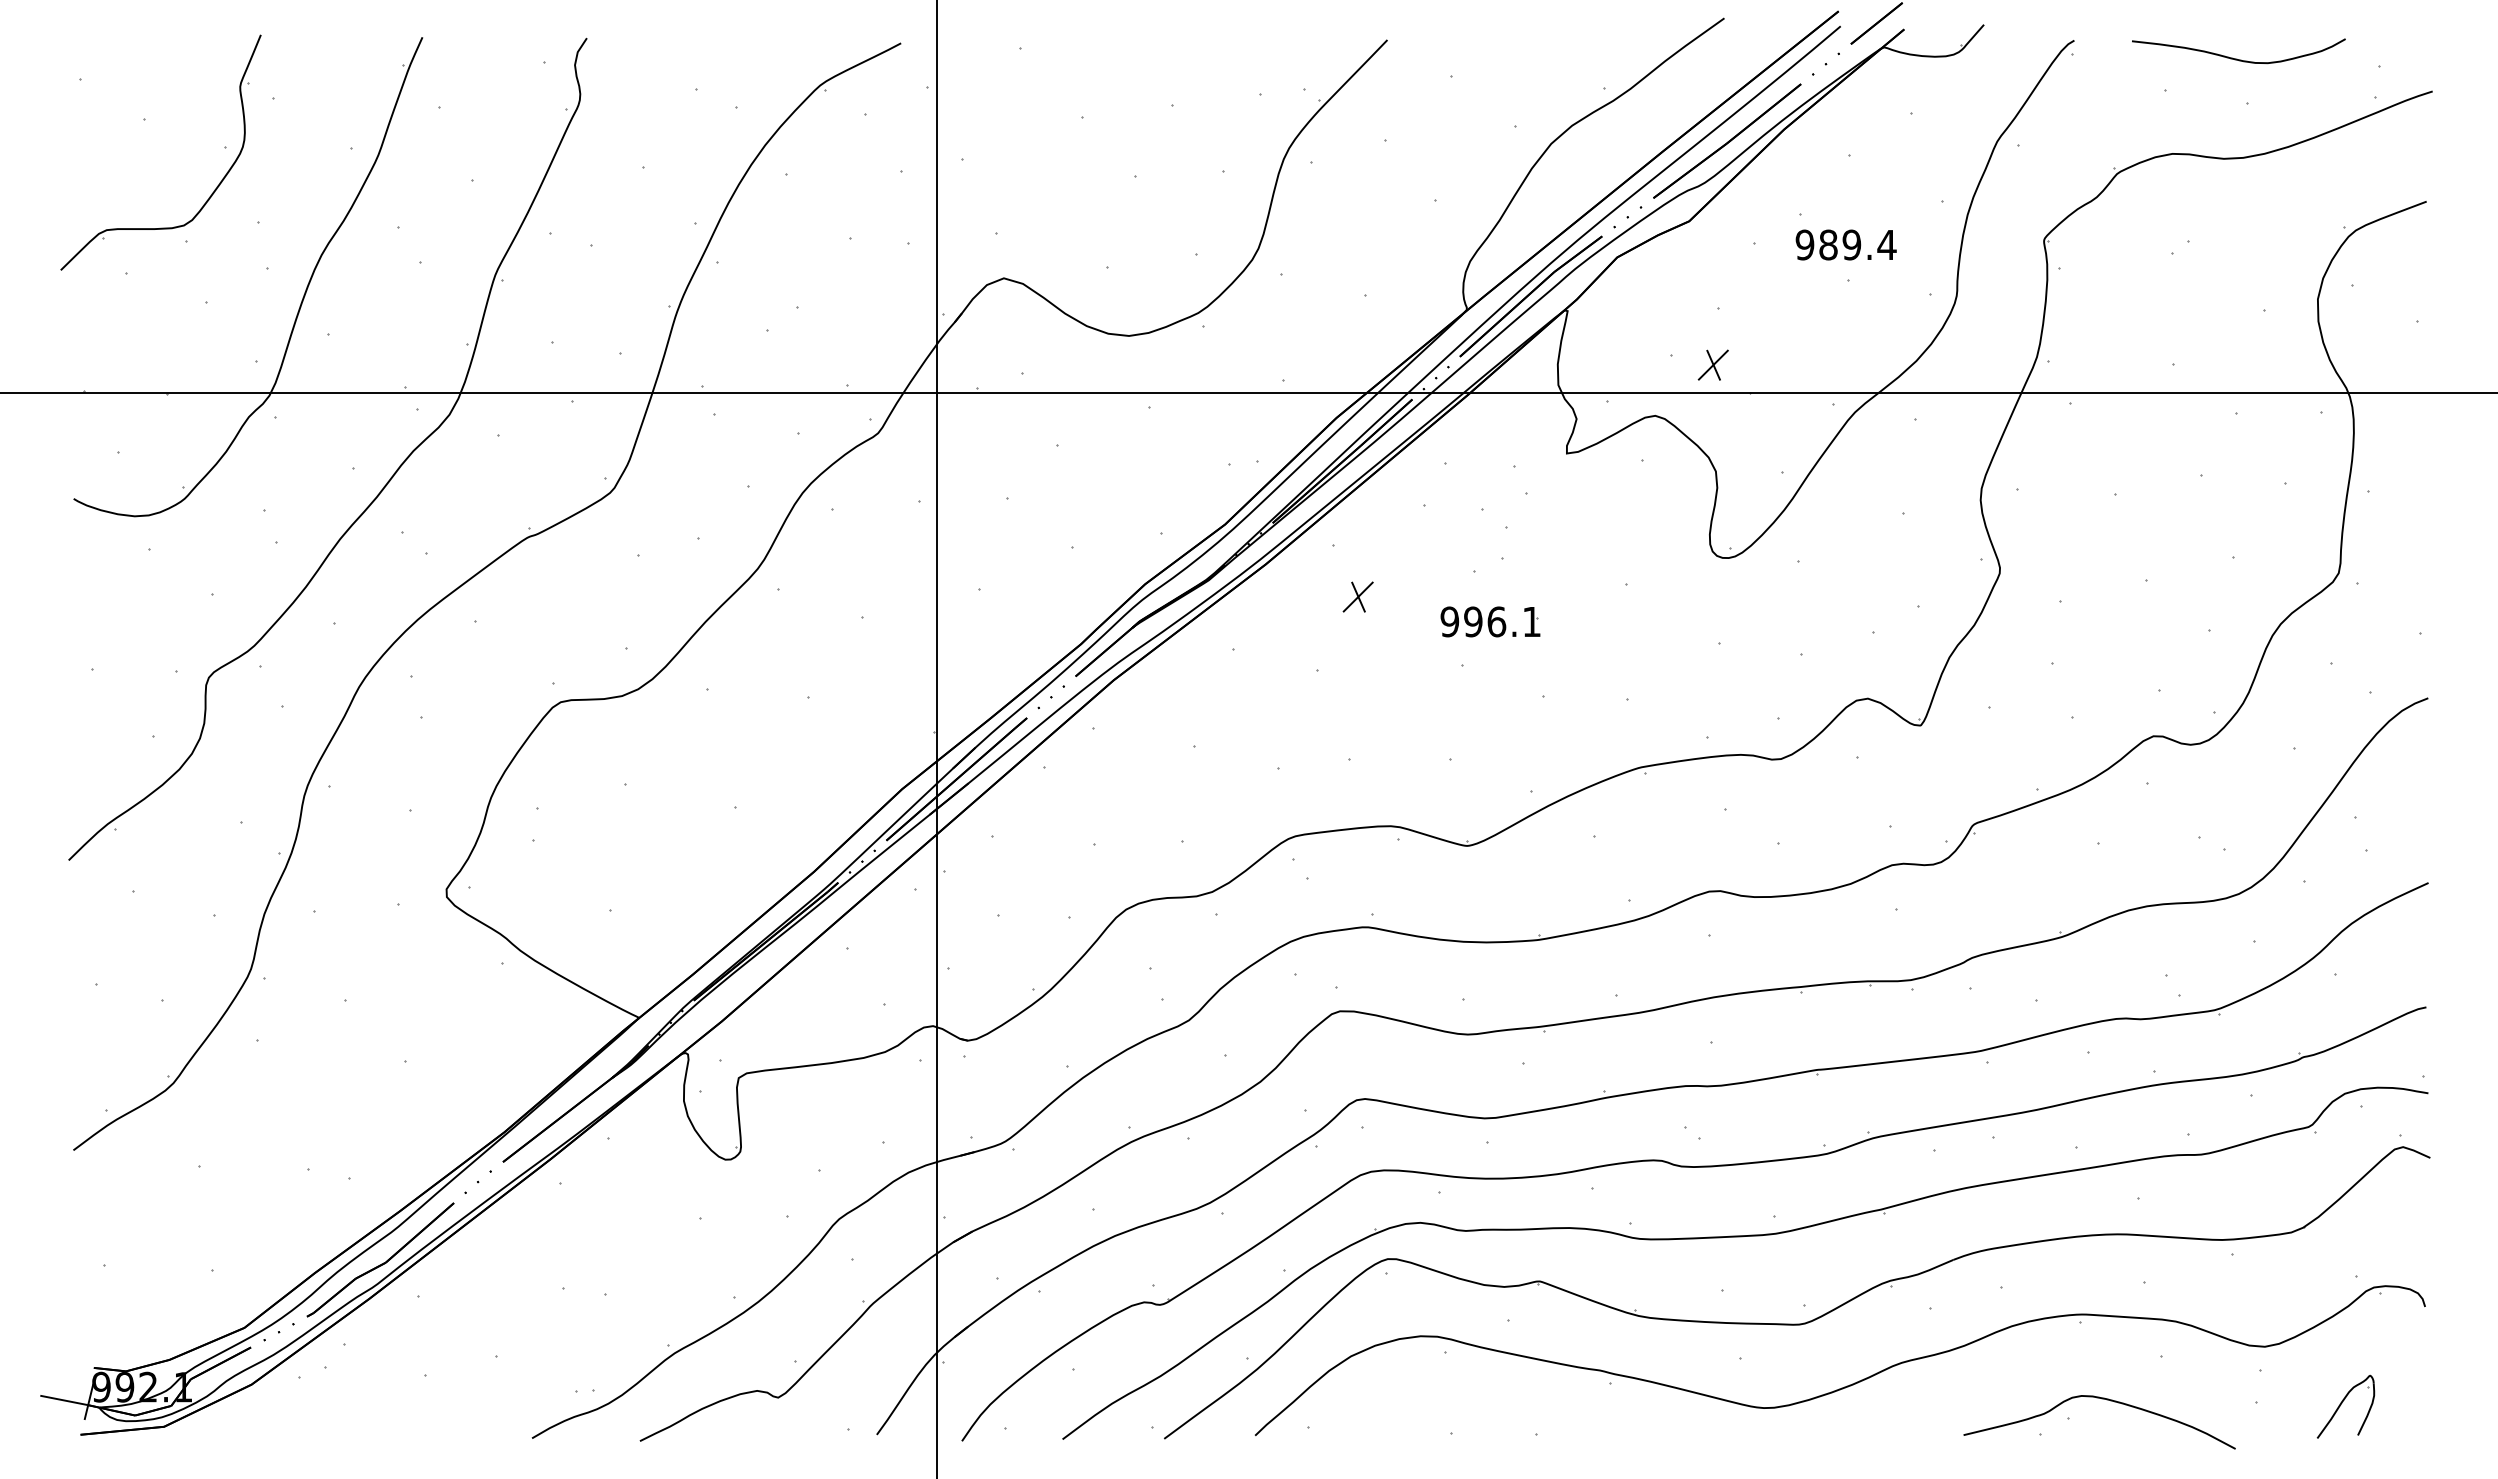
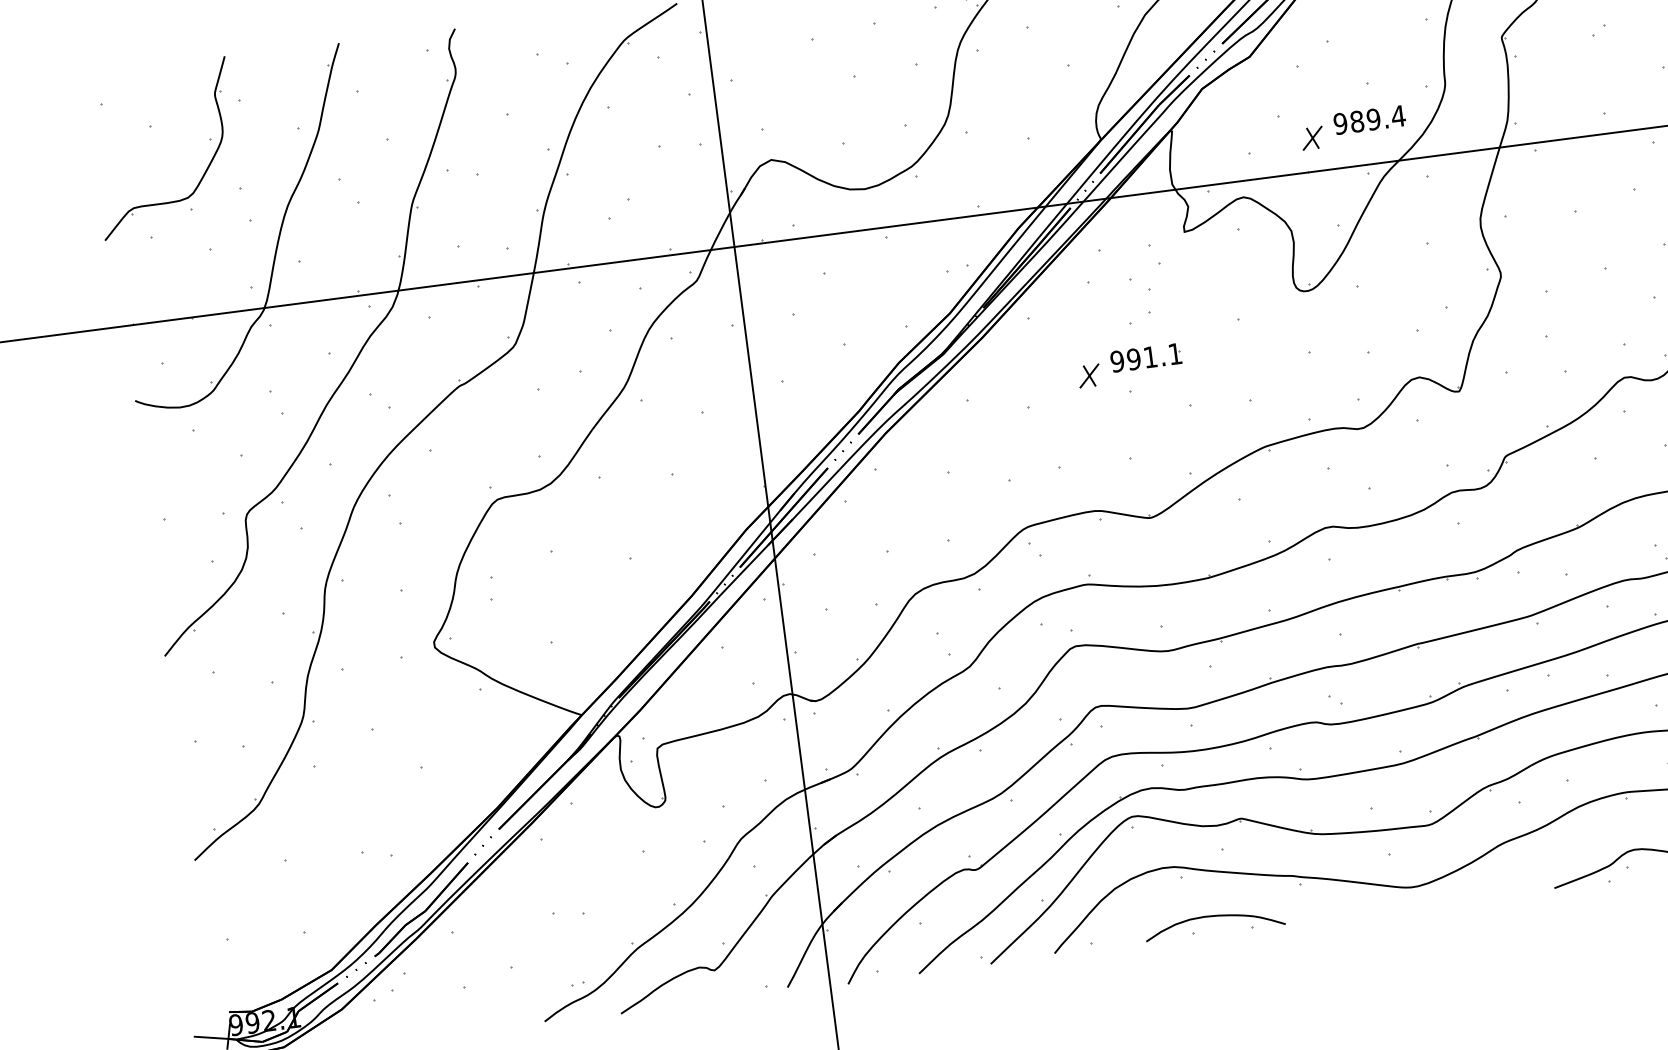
text: (1845, 244) -> (1369, 119), moved
part: (1712, 364) -> (1311, 137), moved
part: (1357, 596) -> (1088, 375), moved
text: (1496, 621) -> (1150, 356), 996.1 -> 991.1
curve: (1483, 1413) -> (1213, 916), added

